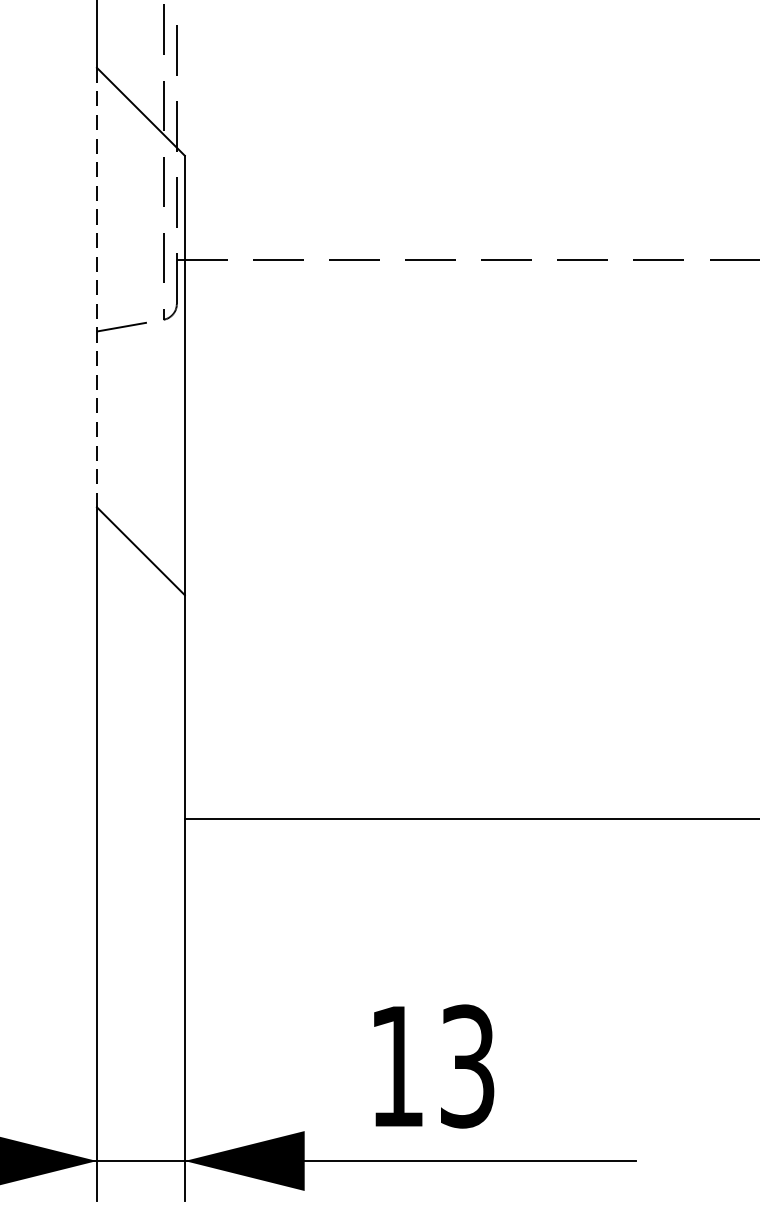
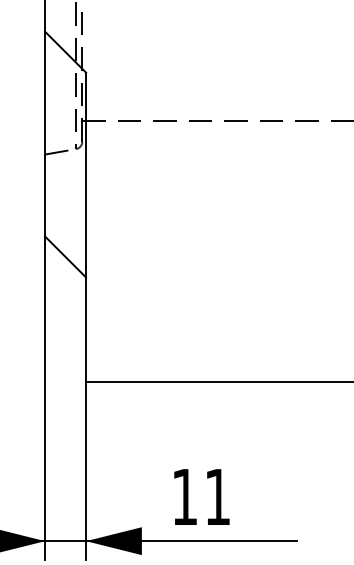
line: (97, 288) -> (45, 134), dashed -> solid
text: (466, 1067) -> (217, 497), 13 -> 11

